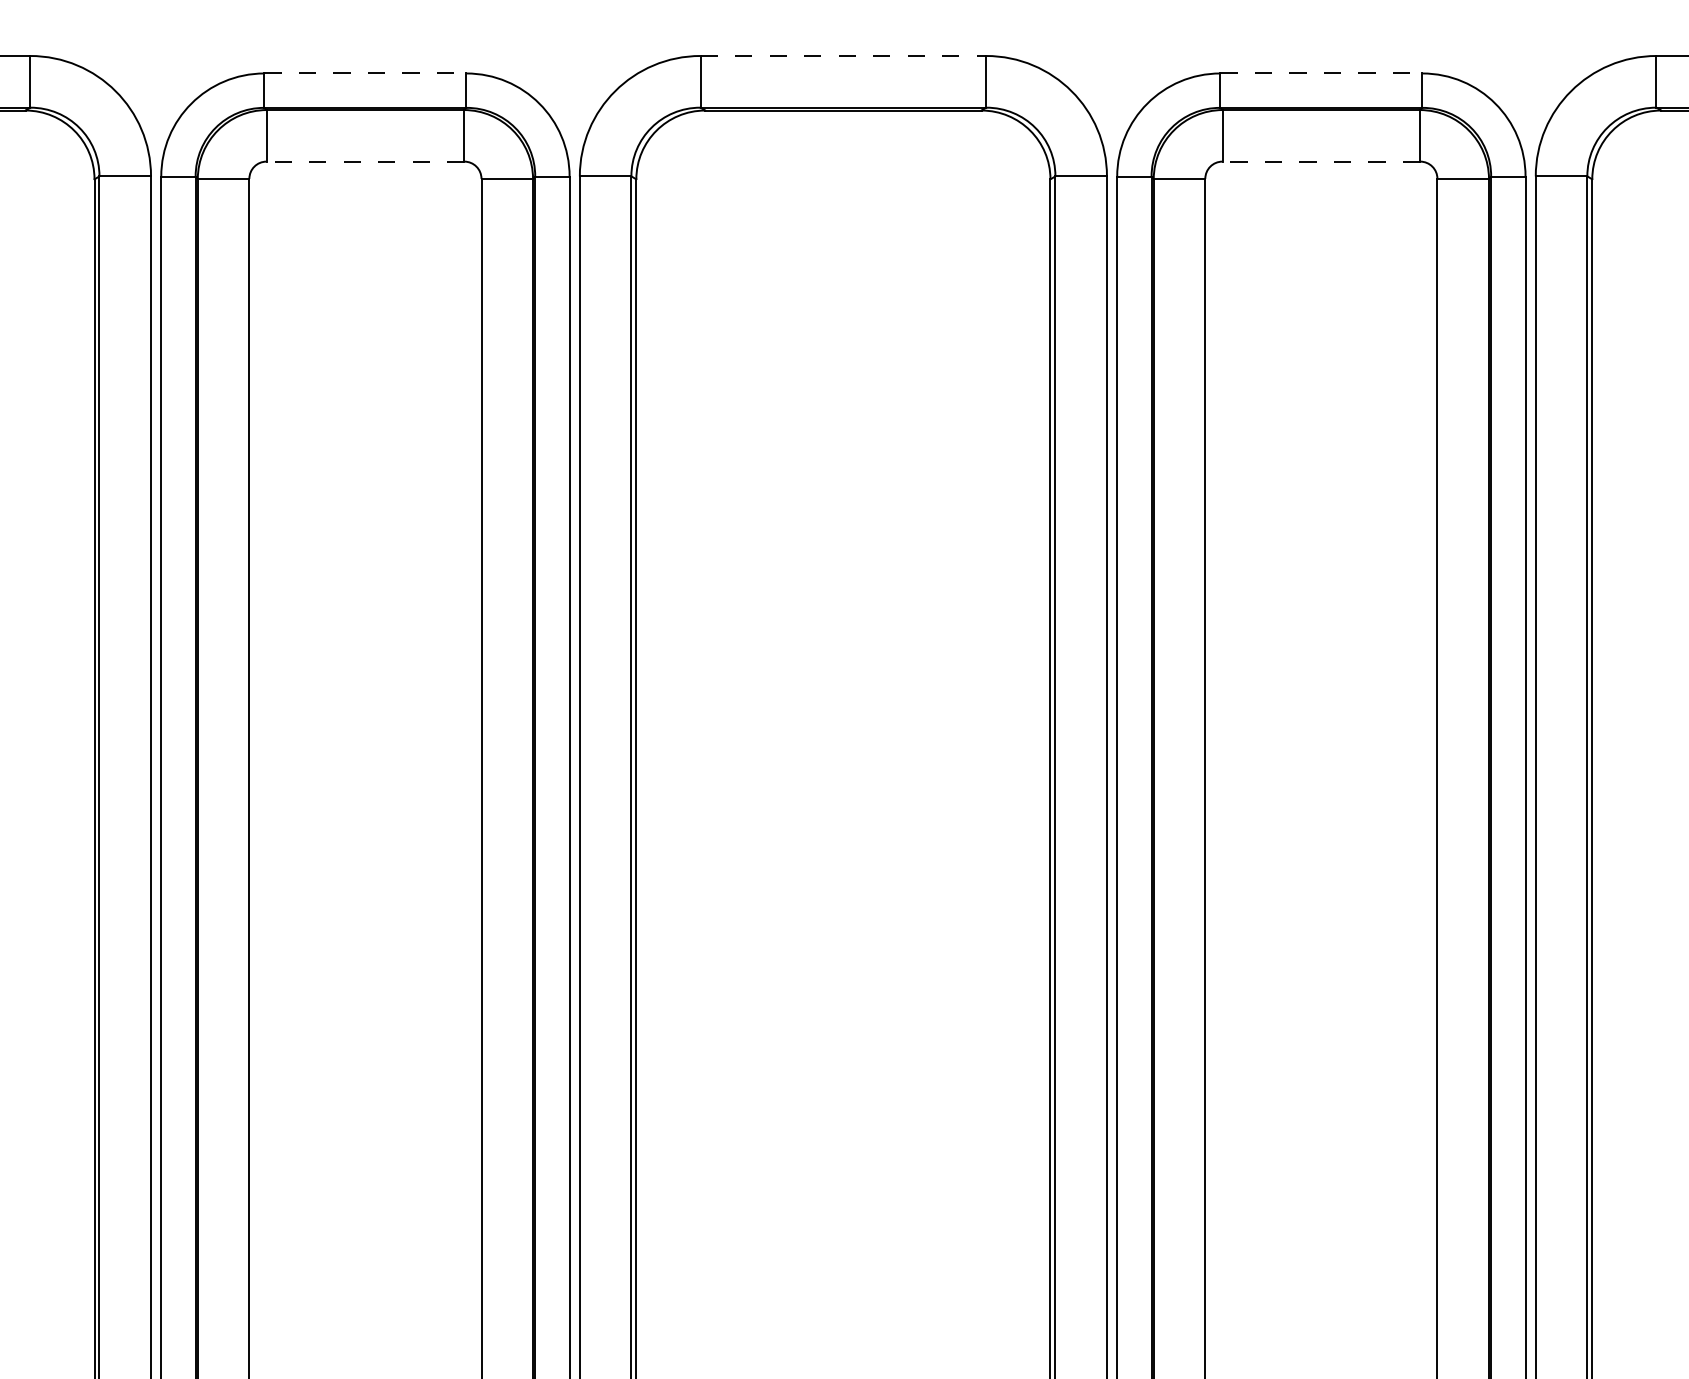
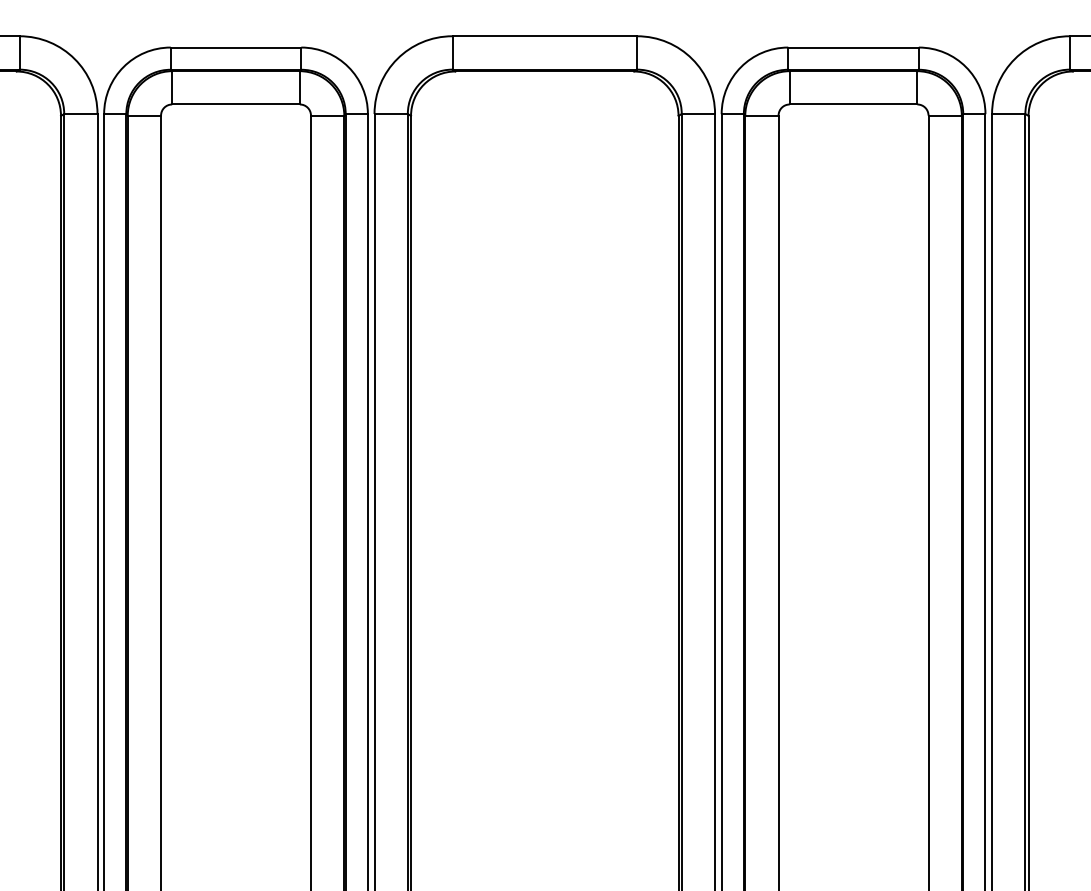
line: (844, 56) -> (545, 36), dashed -> solid
line: (366, 73) -> (236, 47), dashed -> solid
line: (1322, 73) -> (854, 47), dashed -> solid
line: (366, 161) -> (236, 104), dashed -> solid
line: (1321, 161) -> (853, 104), dashed -> solid

